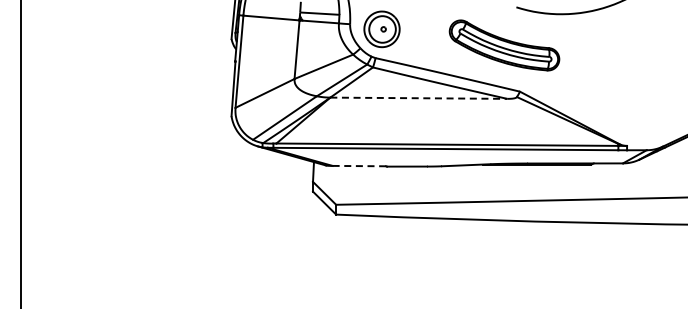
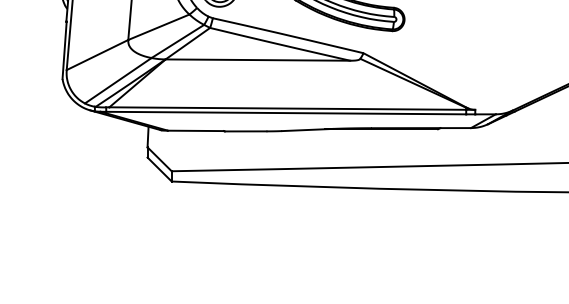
line: (419, 98) -> (258, 60), dashed -> solid
line: (359, 166) -> (196, 131), dashed -> solid

